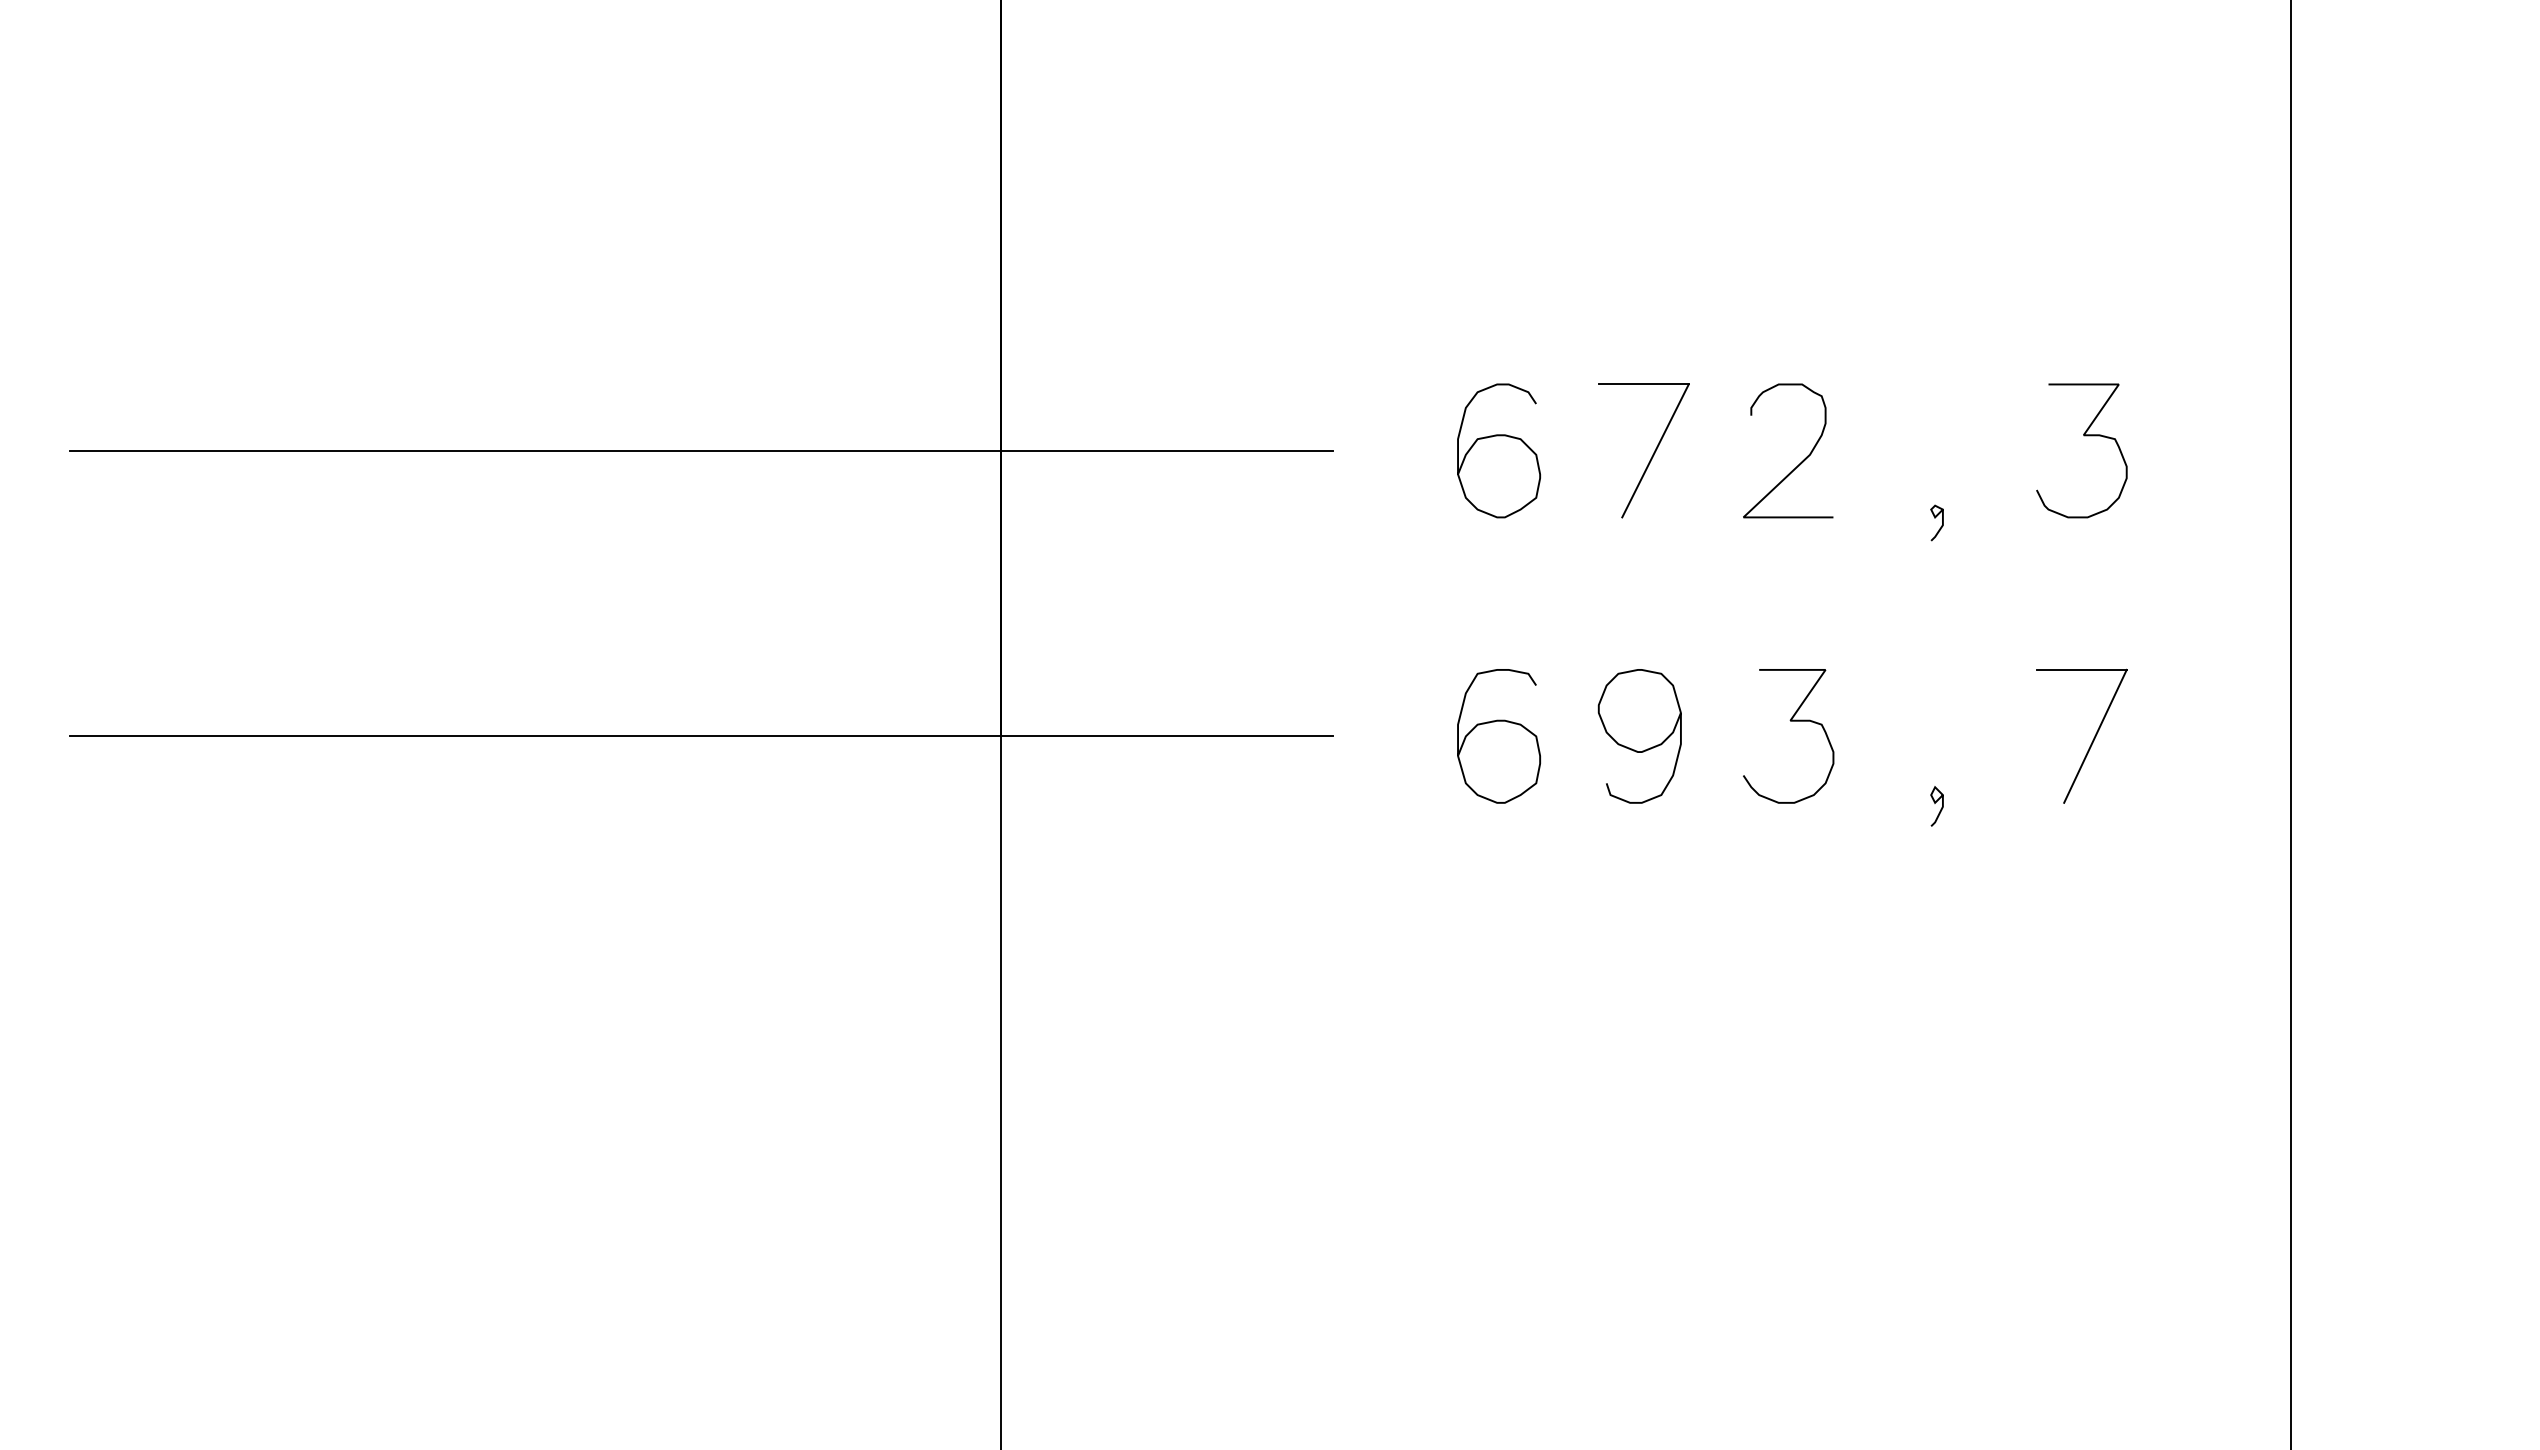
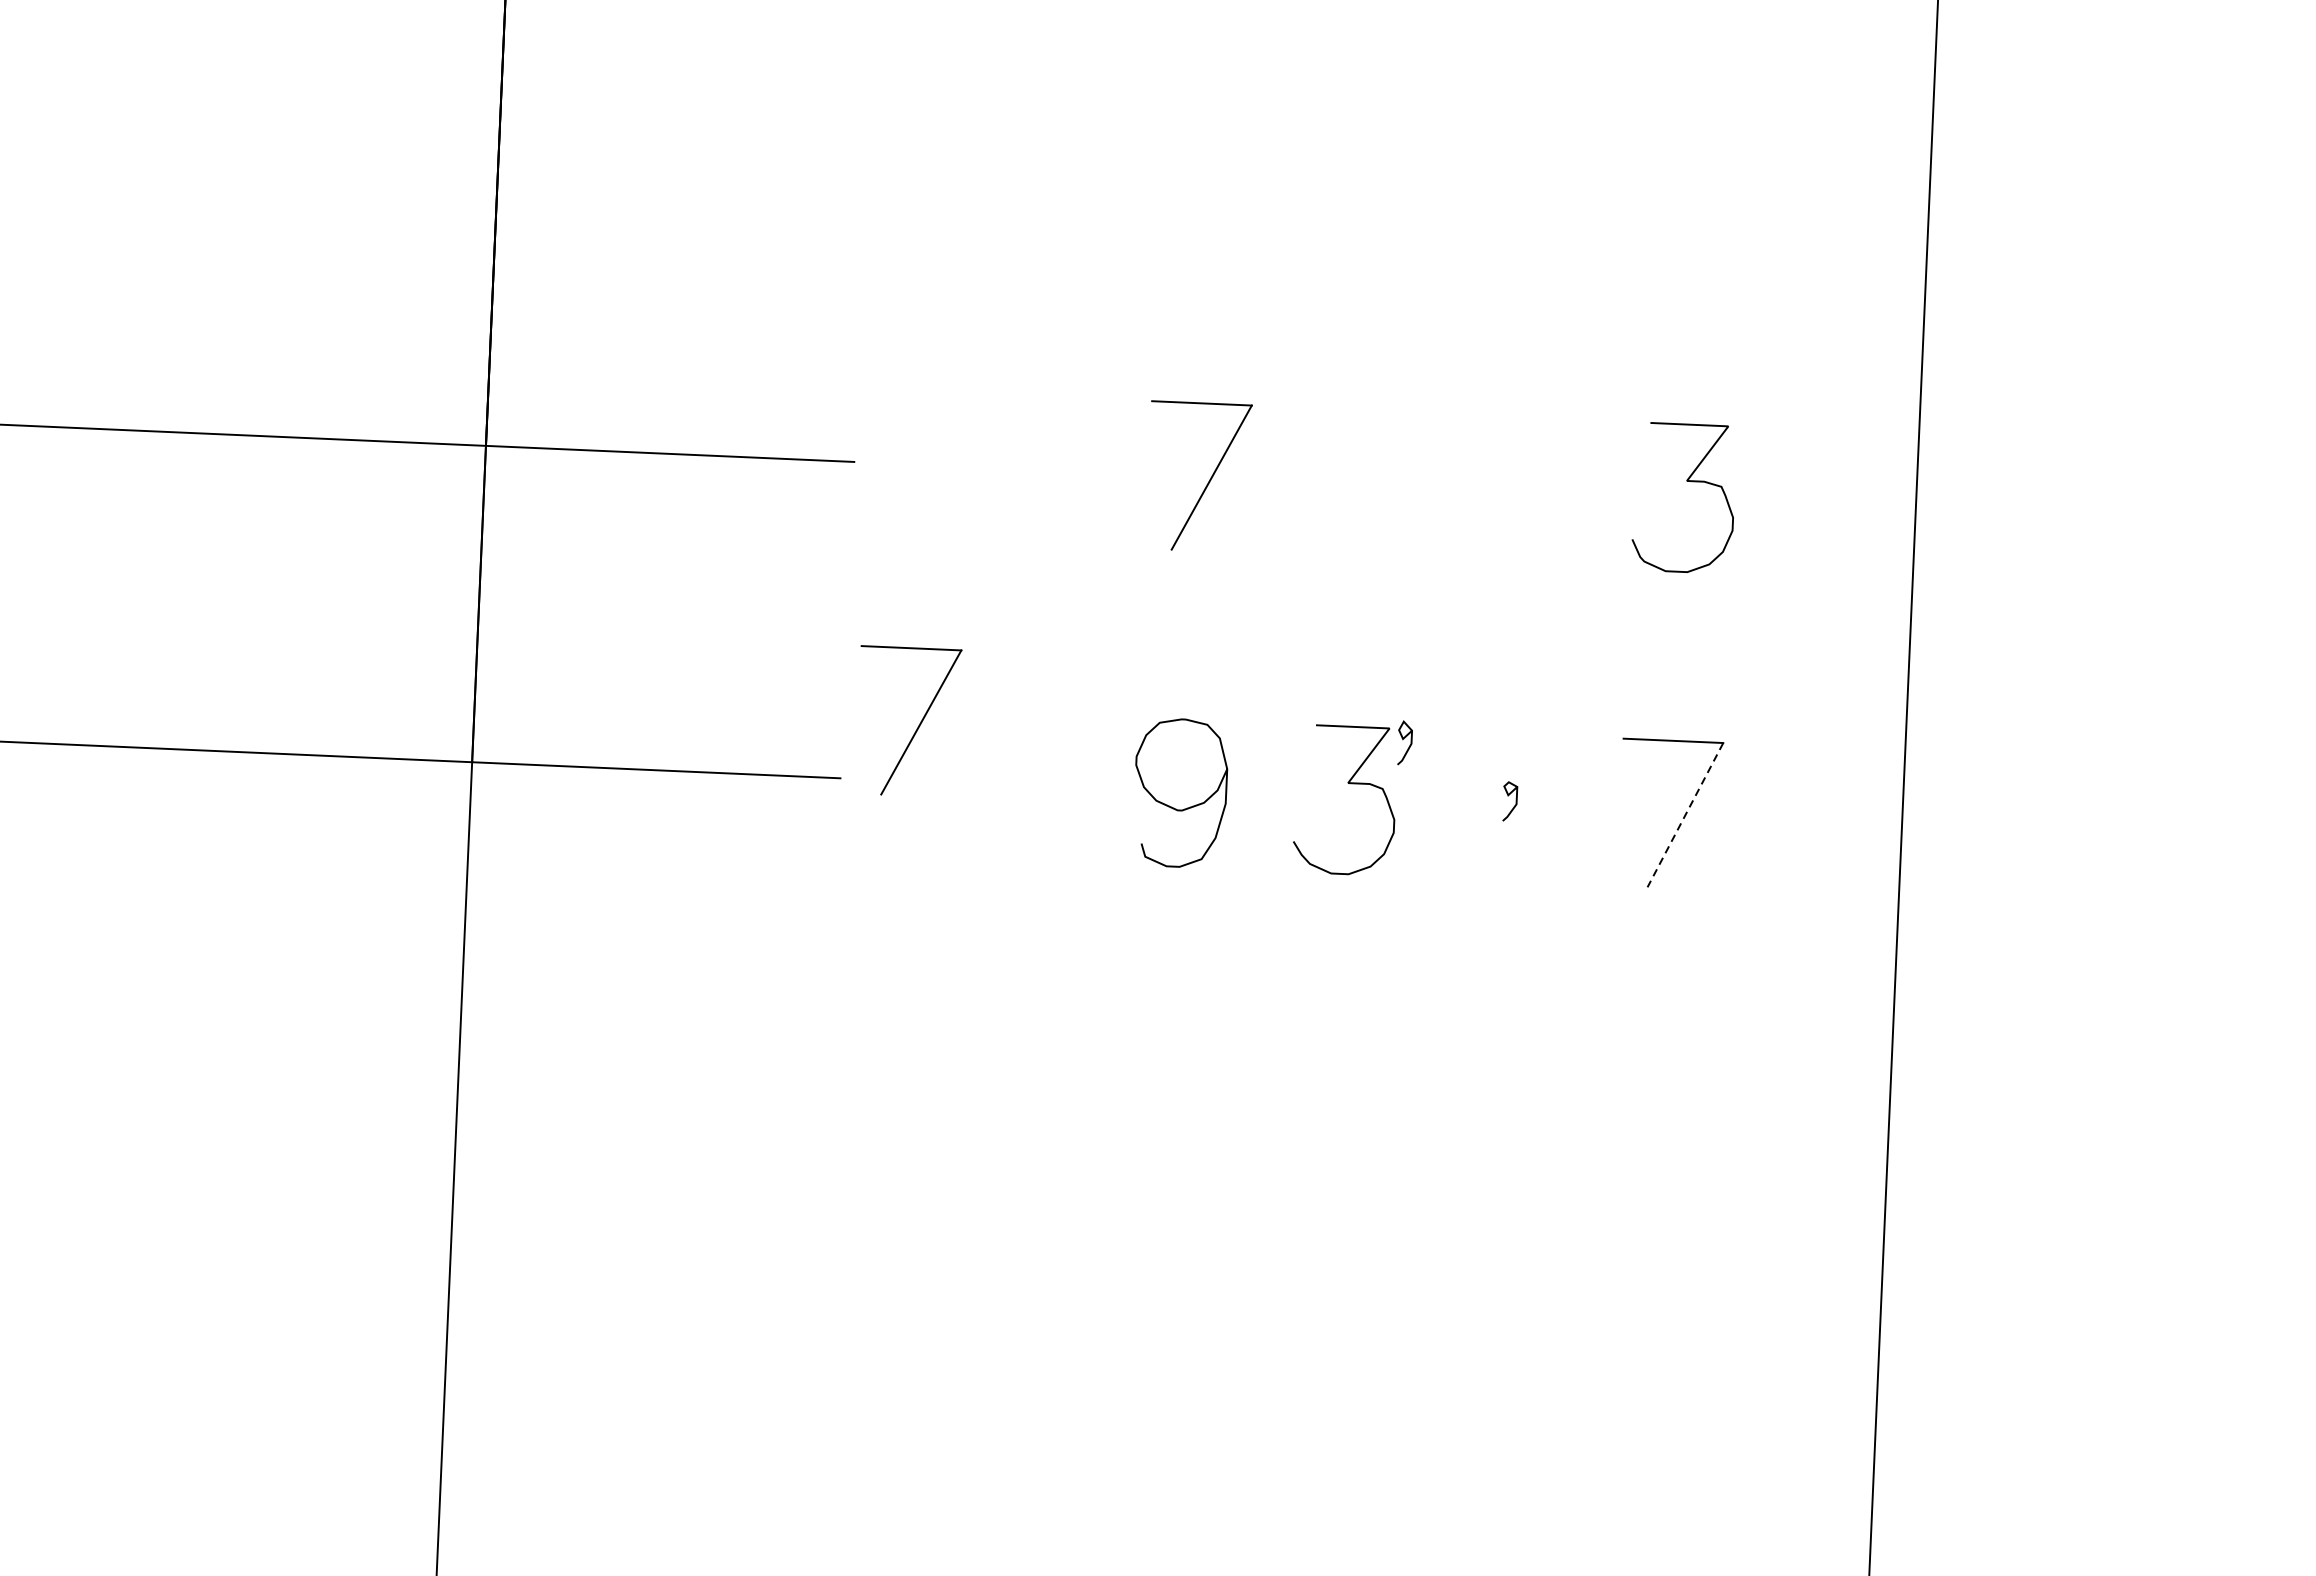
curve: (1498, 436) -> (1038, 454), removed
curve: (1800, 462) -> (1371, 497), removed
curve: (1935, 518) -> (1508, 796), moved
part: (1400, 686) -> (917, 726), added
curve: (1494, 722) -> (1020, 770), removed
line: (2095, 736) -> (1685, 815), solid -> dashed
curve: (1935, 803) -> (1403, 739), moved

